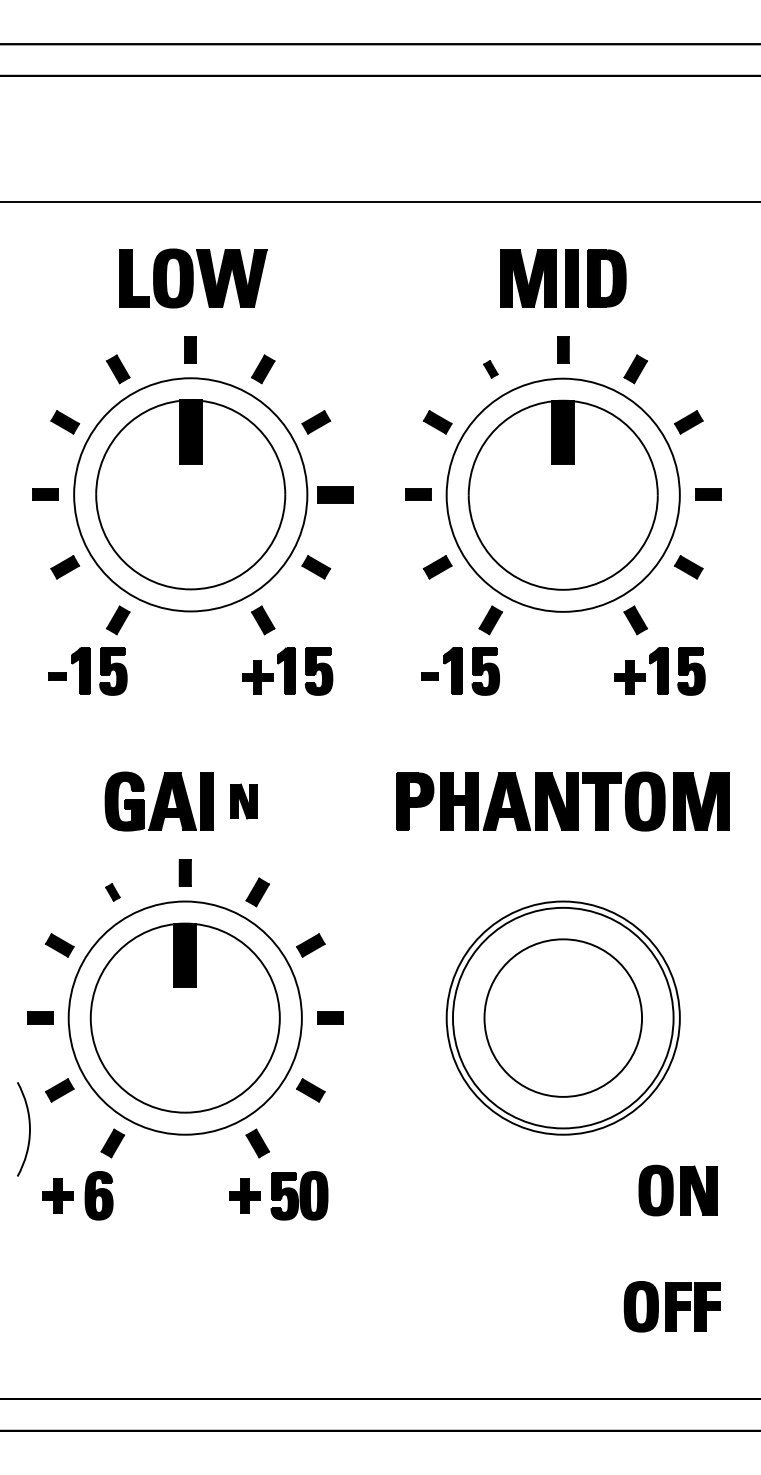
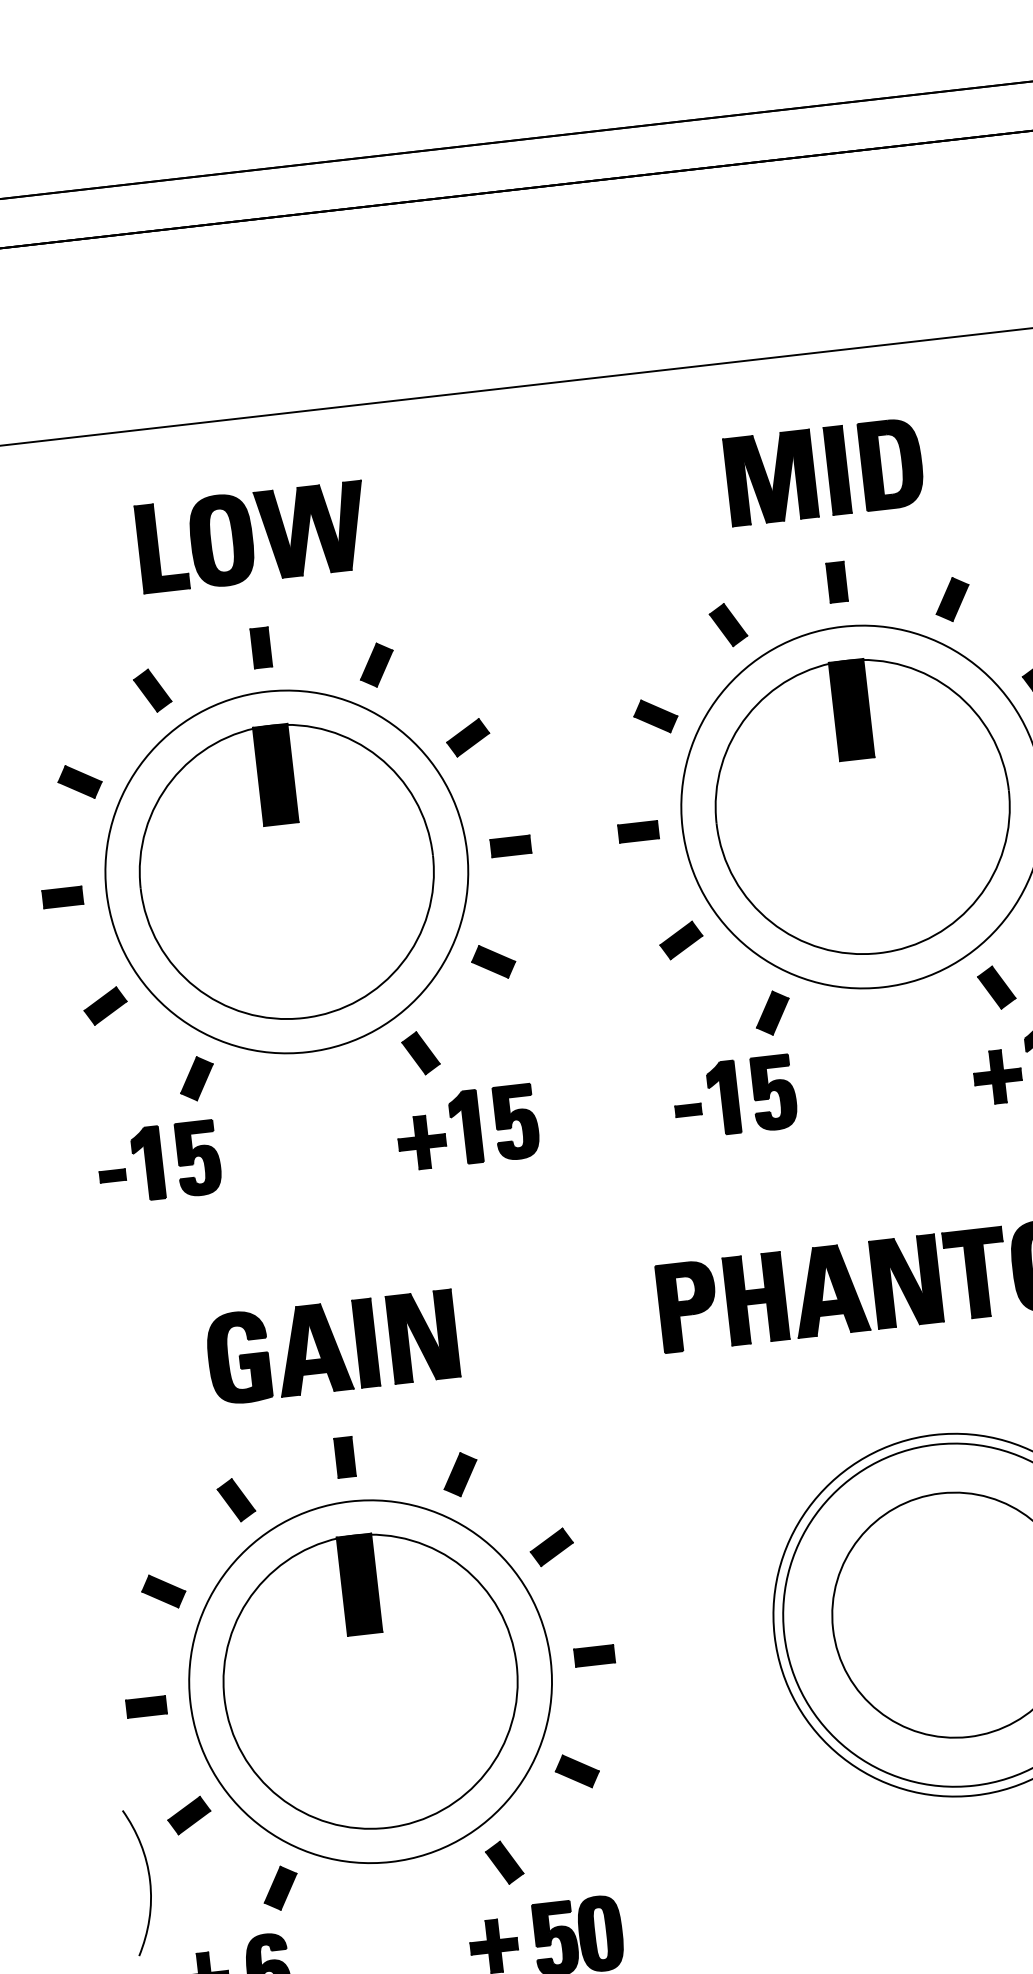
part: (490, 369) -> (728, 625), size x1.67
part: (335, 494) -> (510, 845), size x0.71
part: (243, 801) -> (422, 1336), size x1.67
part: (112, 892) -> (235, 1500), size x1.67

